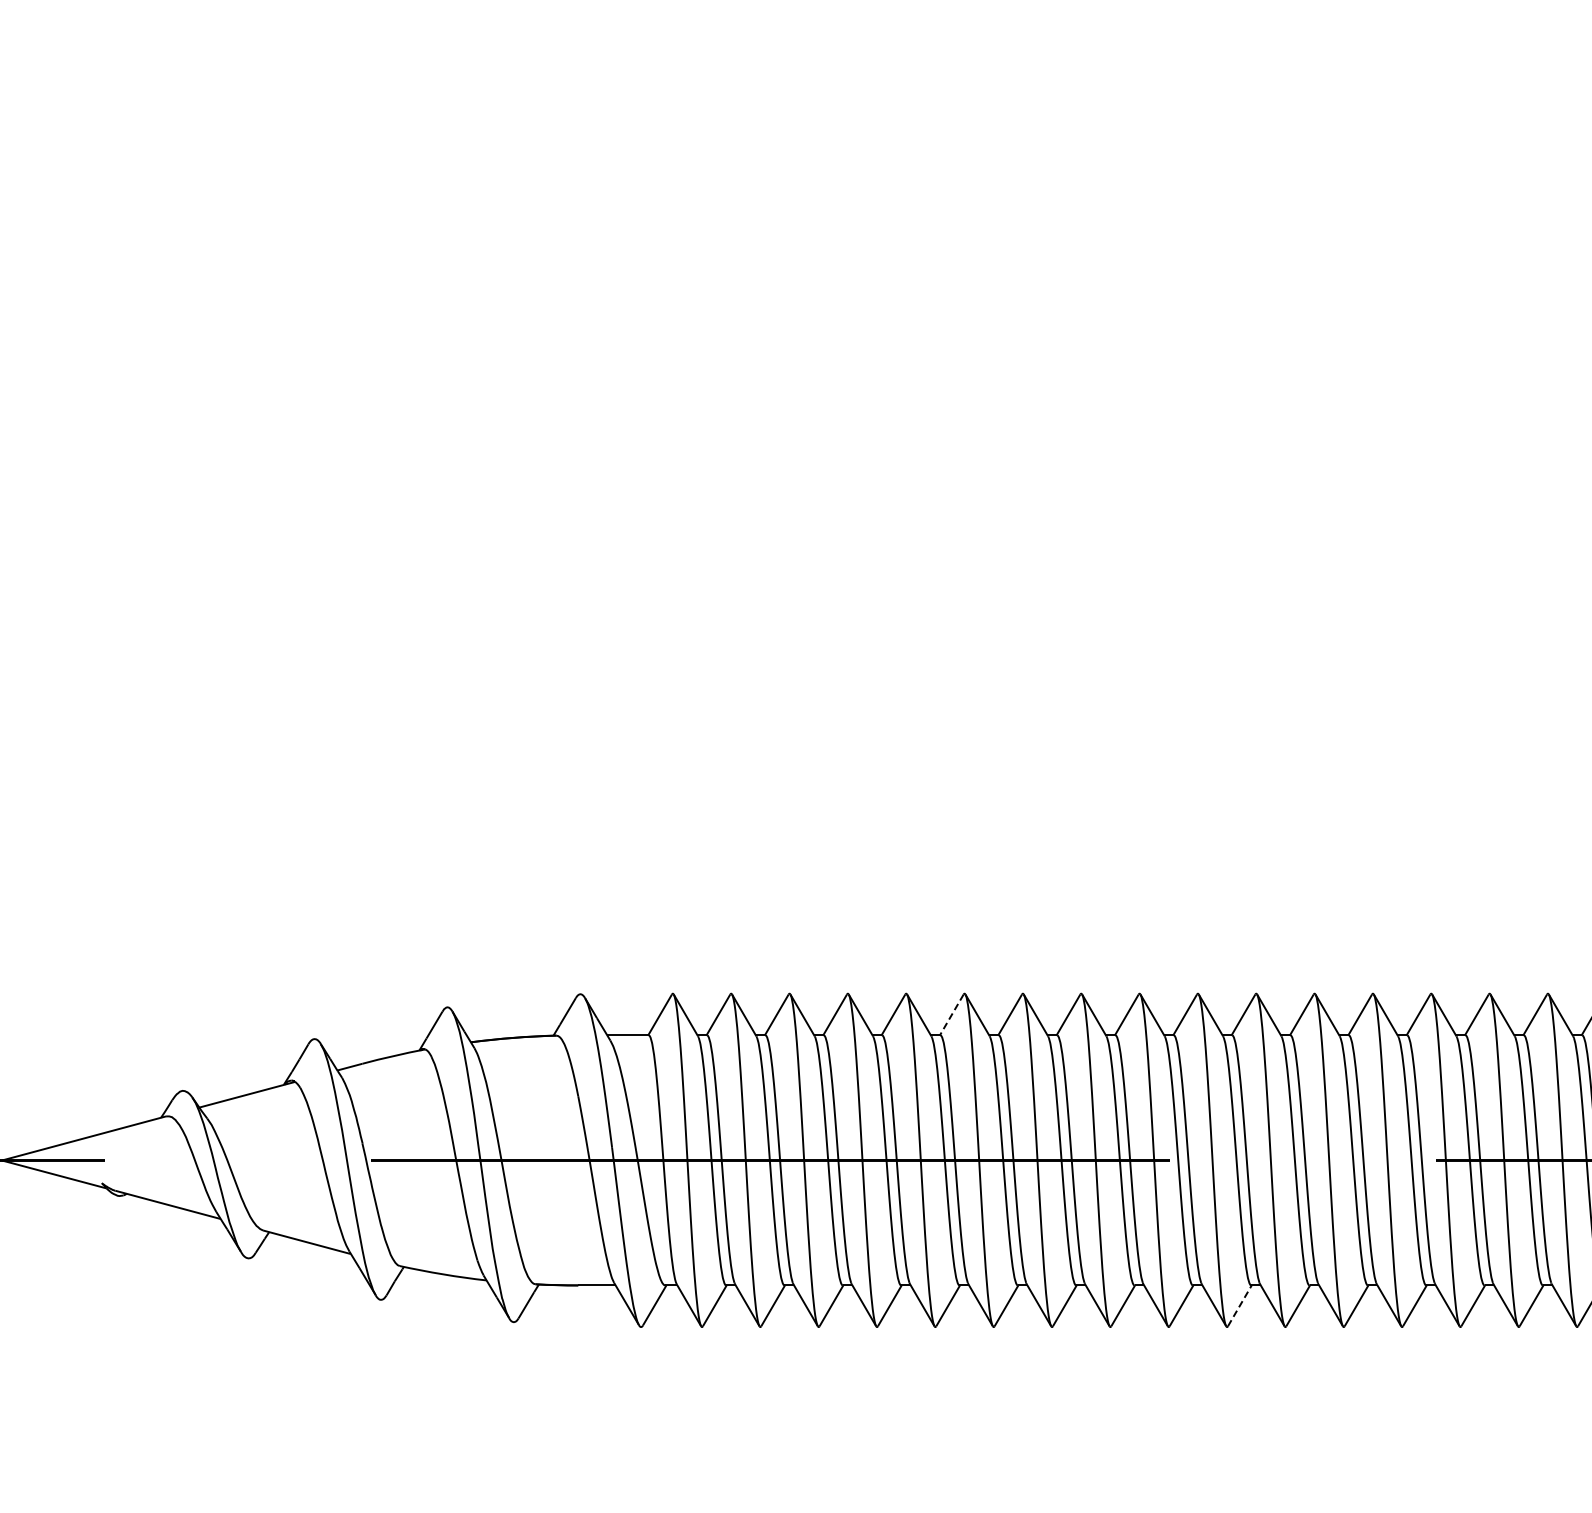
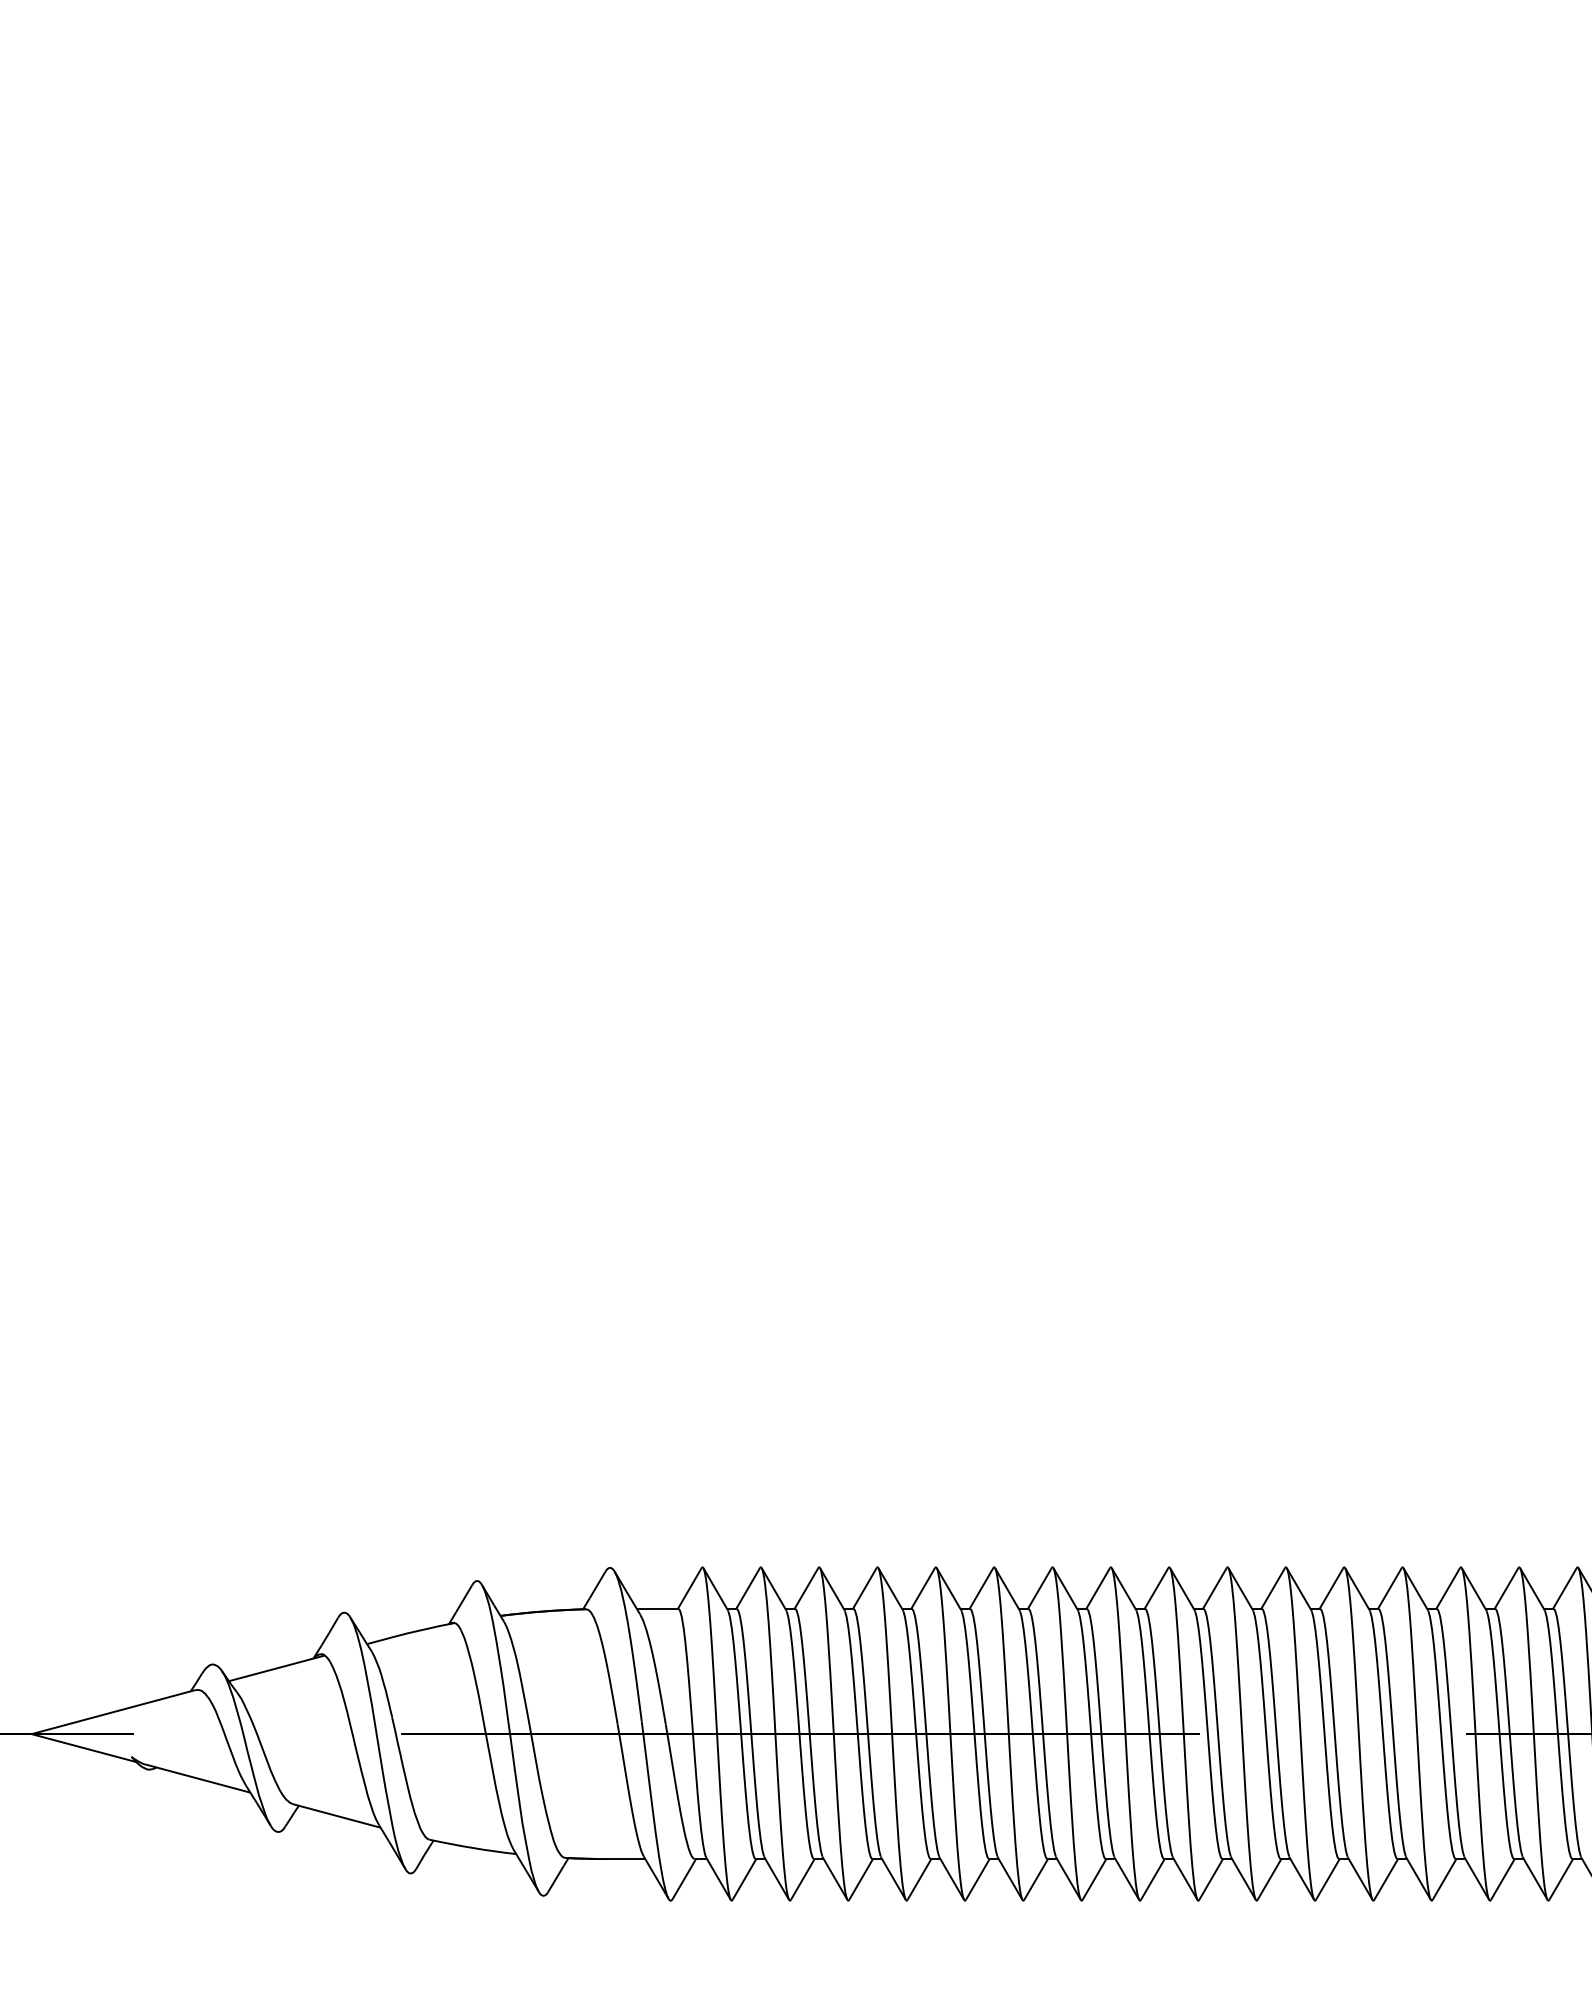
line: (951, 1014) -> (981, 1588), dashed -> solid
line: (1239, 1305) -> (1269, 1879), dashed -> solid

